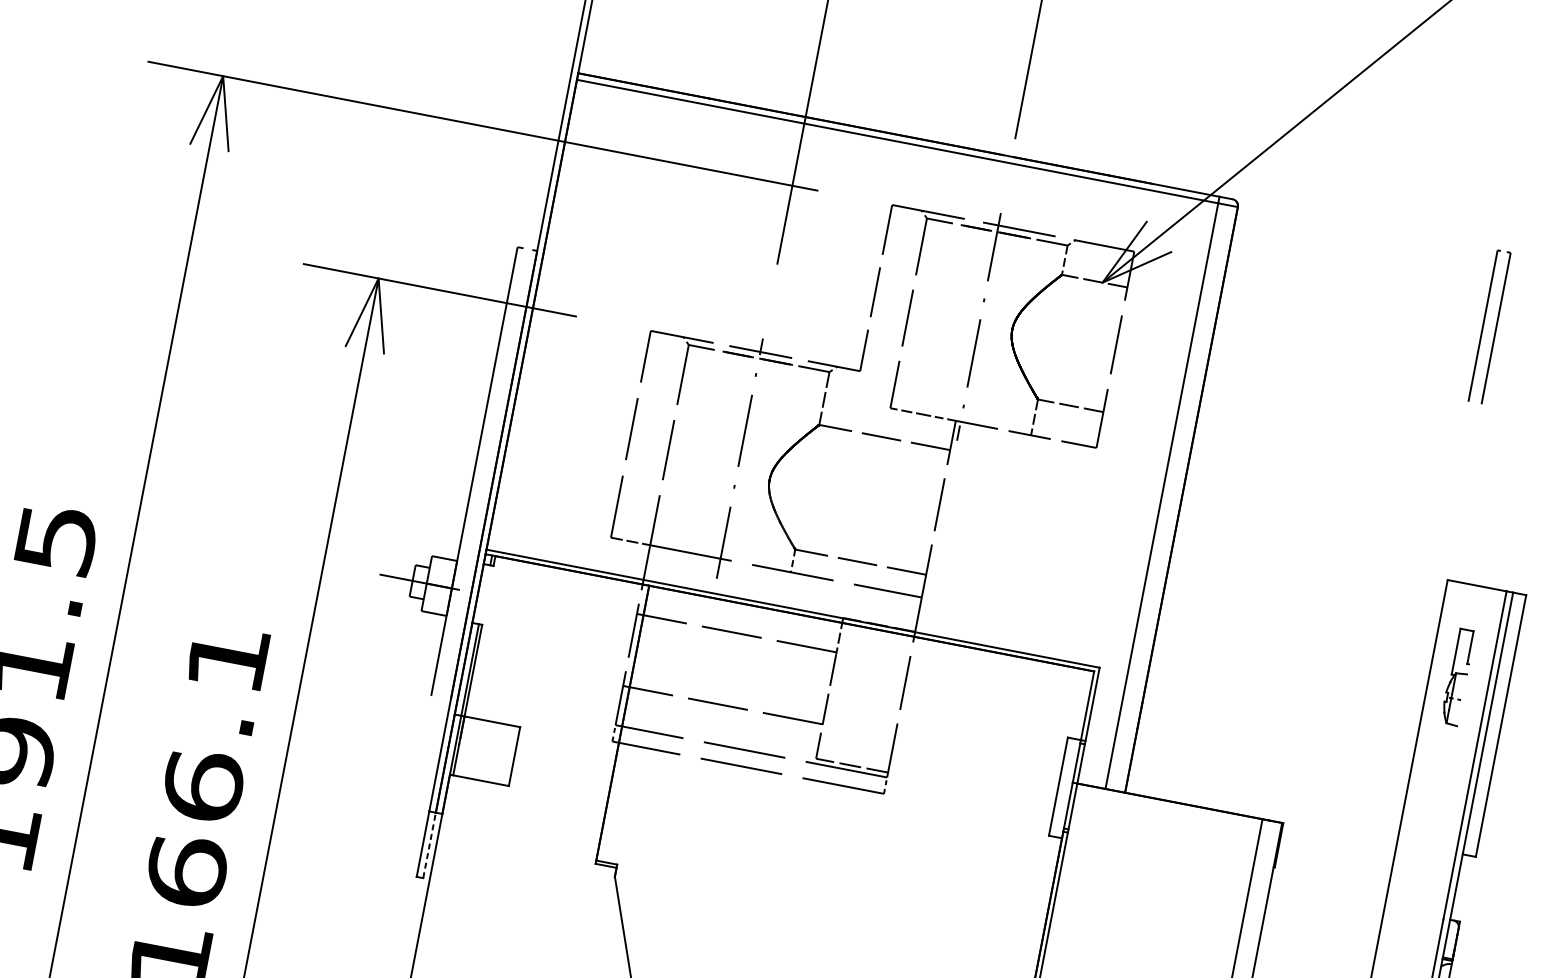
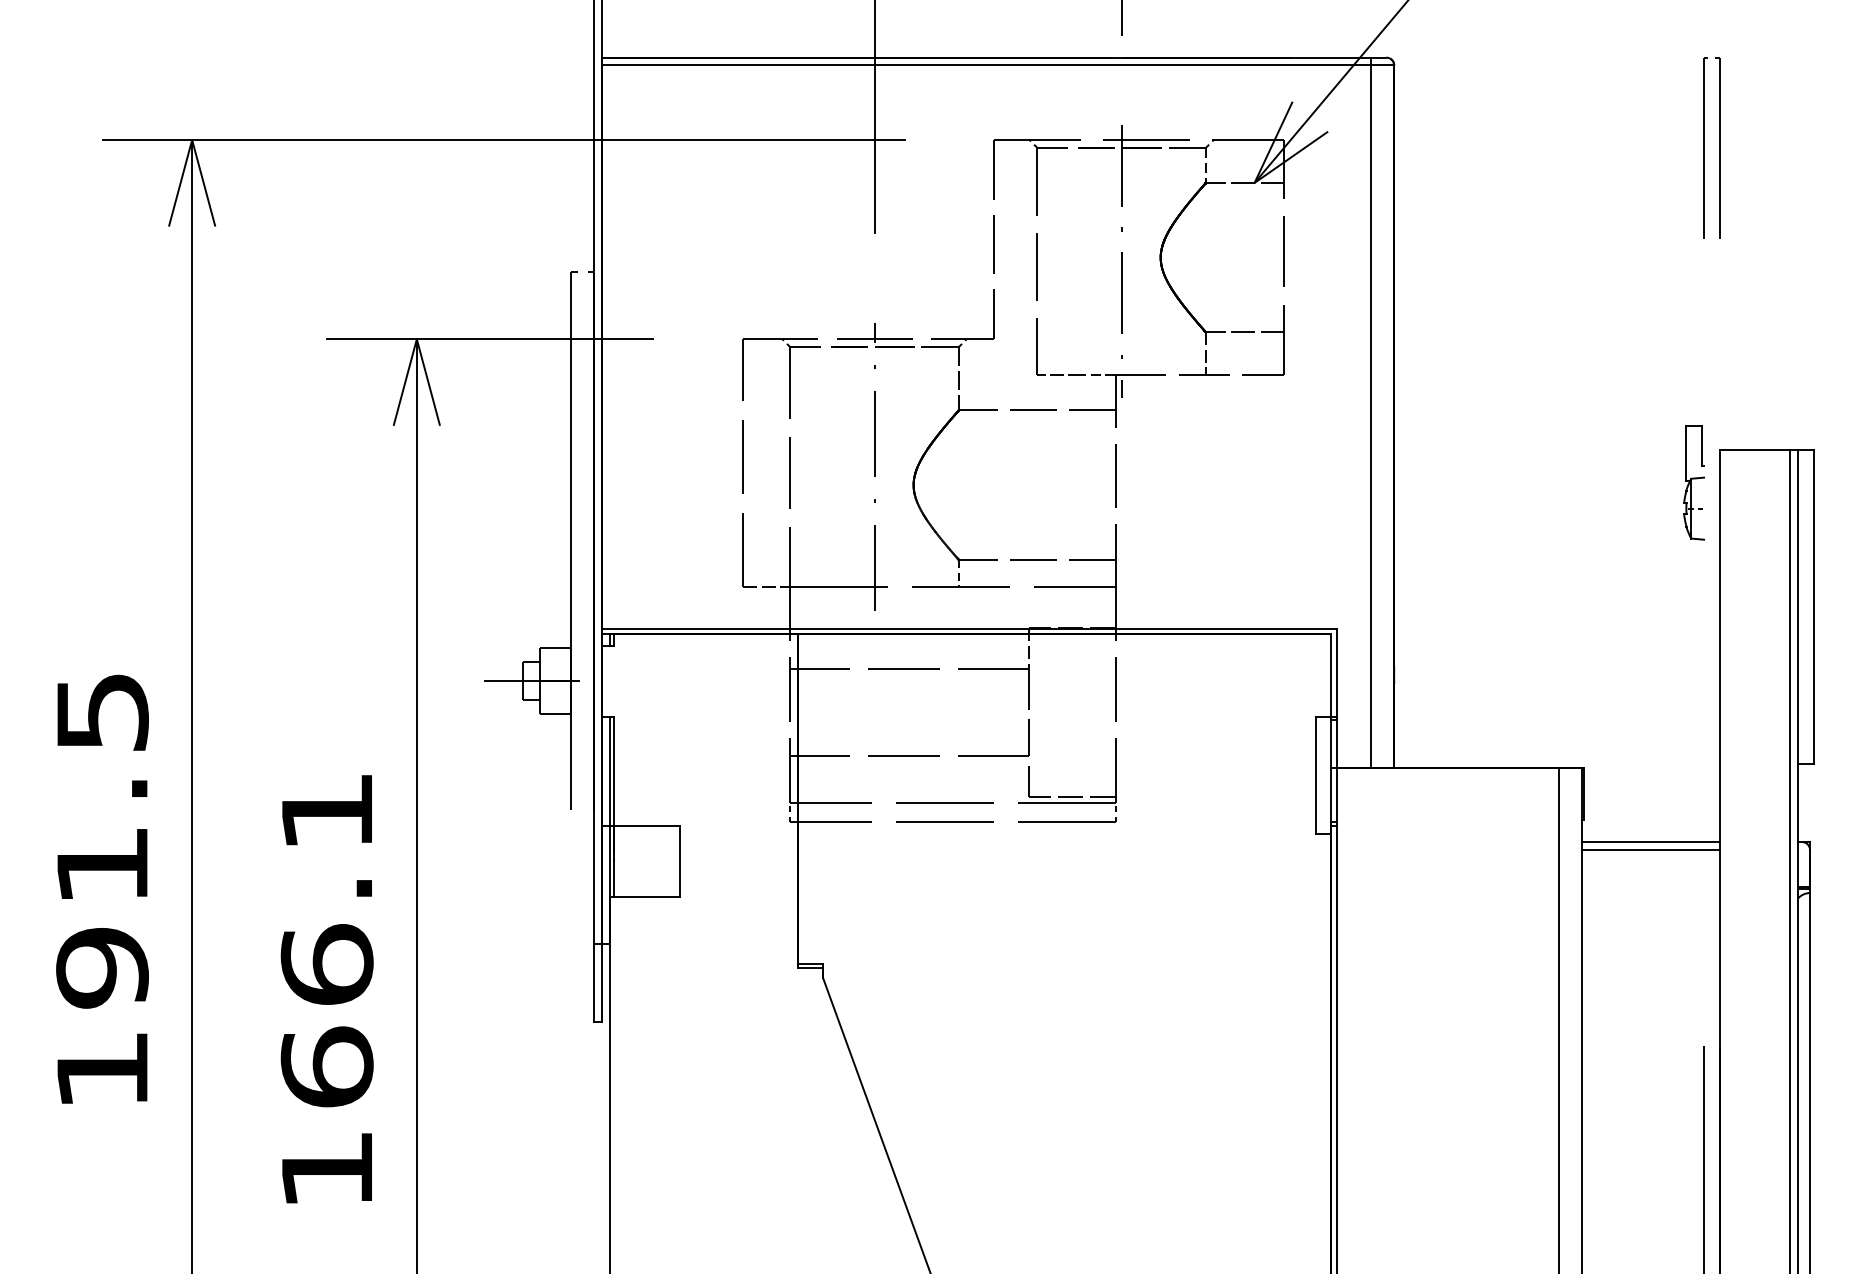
part: (1457, 676) -> (1693, 482), moved
line: (429, 844) -> (601, 982), dashed -> solid
line: (1326, 896) -> (1650, 842), added
line: (1325, 902) -> (1650, 849), added

